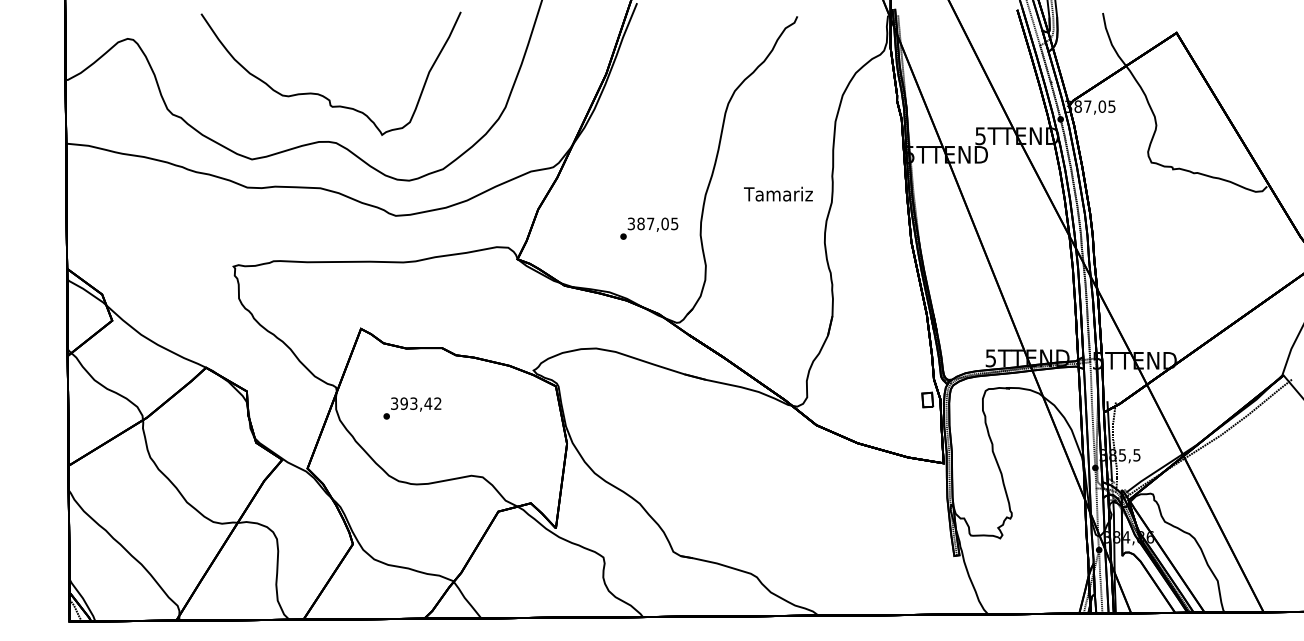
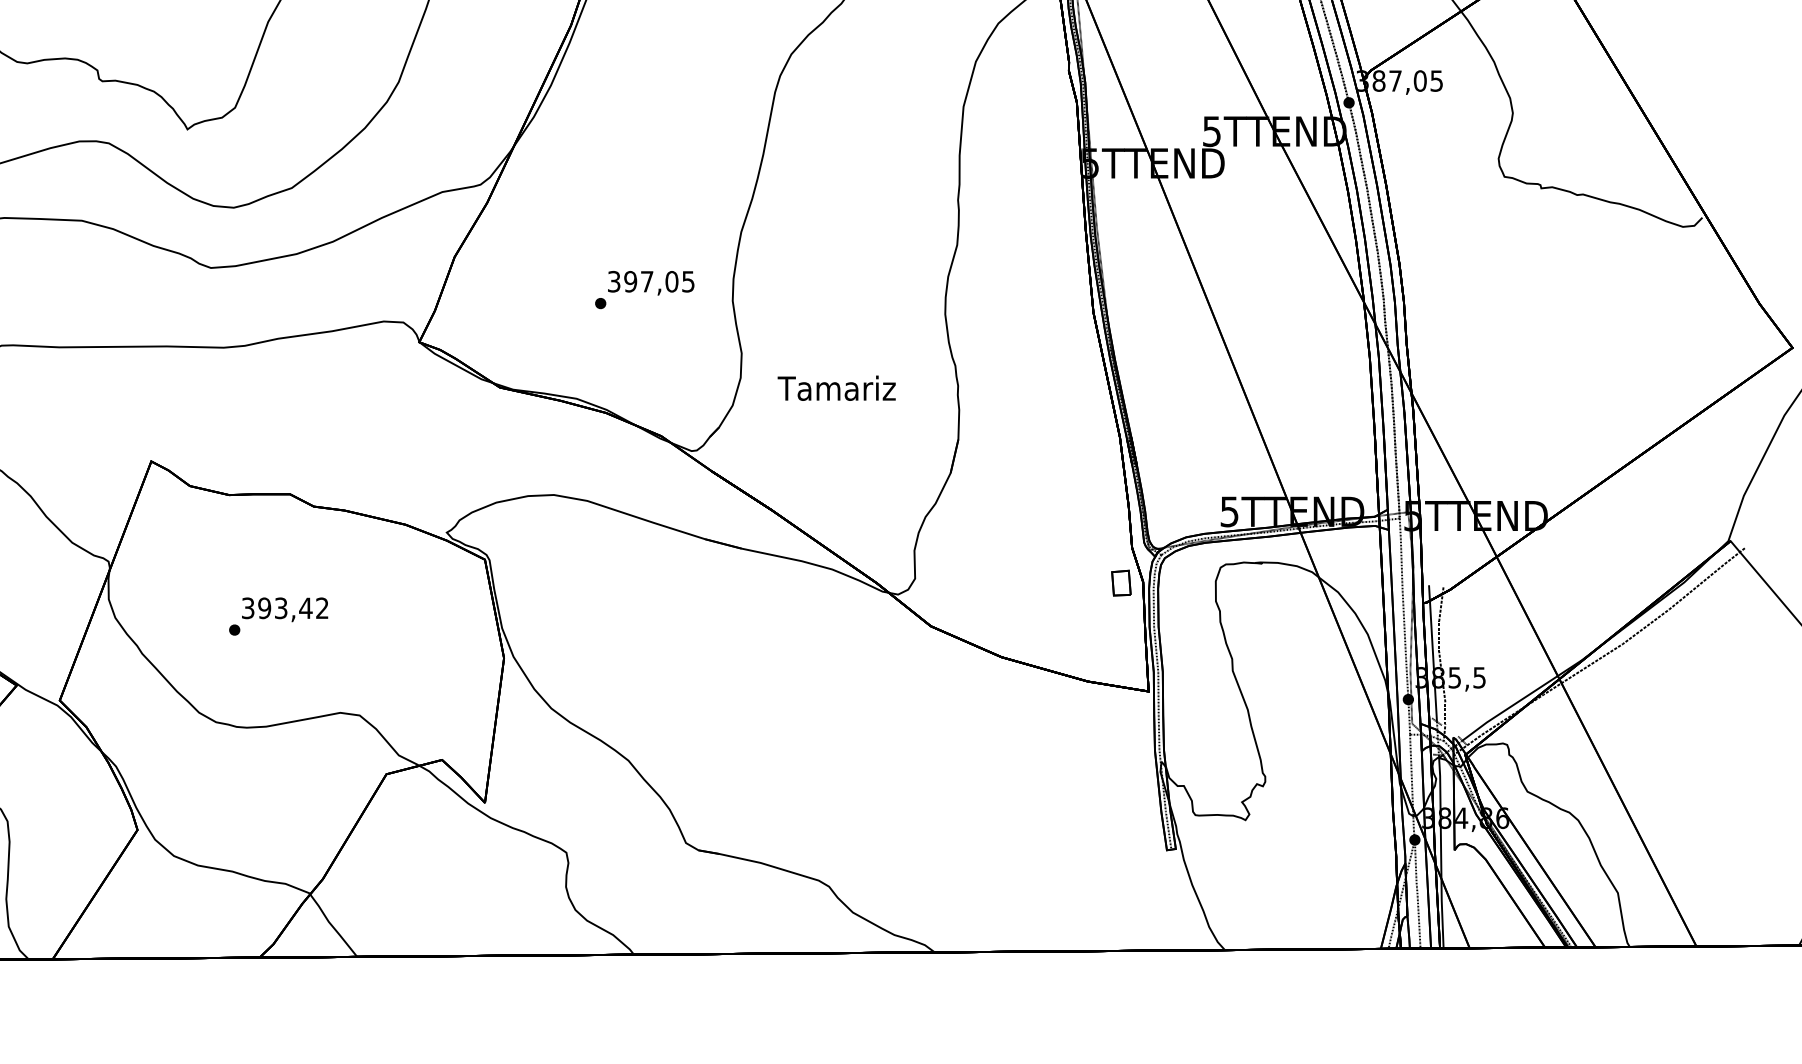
text: (778, 193) -> (836, 387), moved
text: (640, 223) -> (629, 281), 387,05 -> 397,05
text: (412, 408) -> (278, 616), moved

